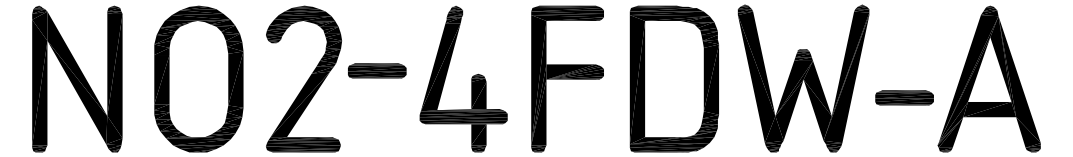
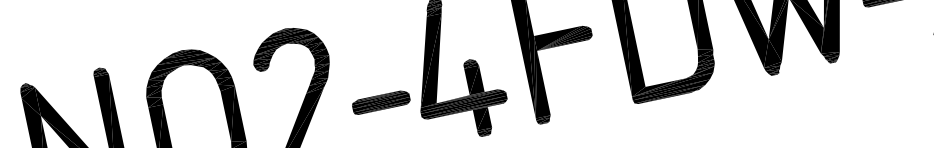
part: (377, 70) -> (381, 102), moved

